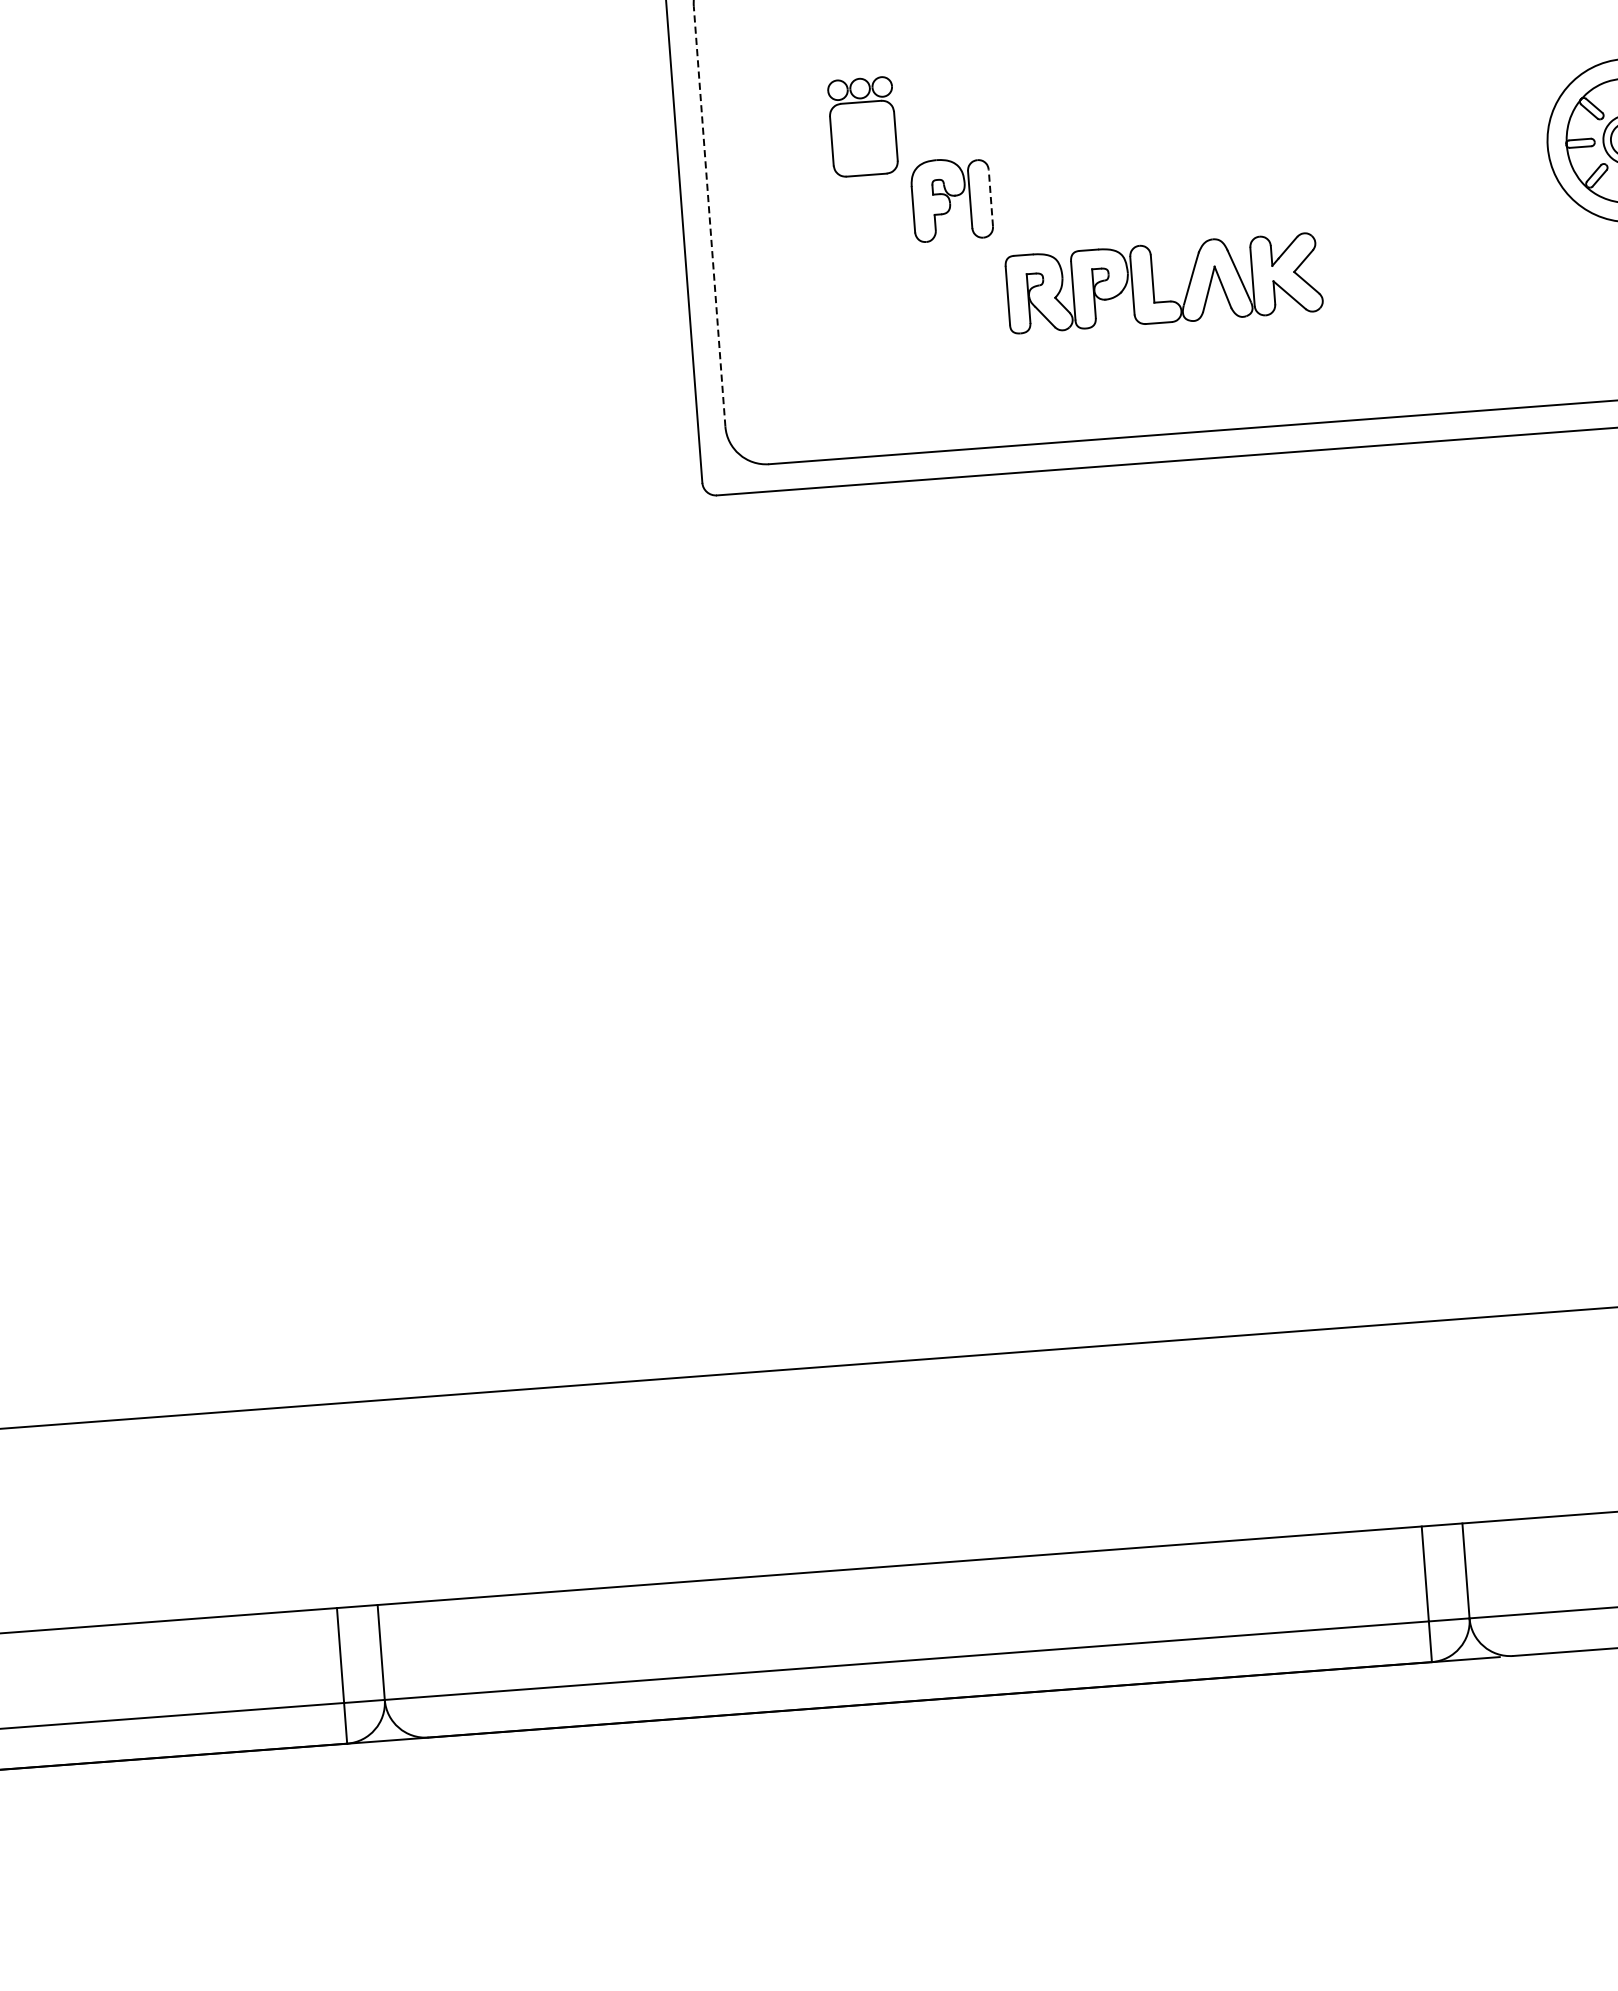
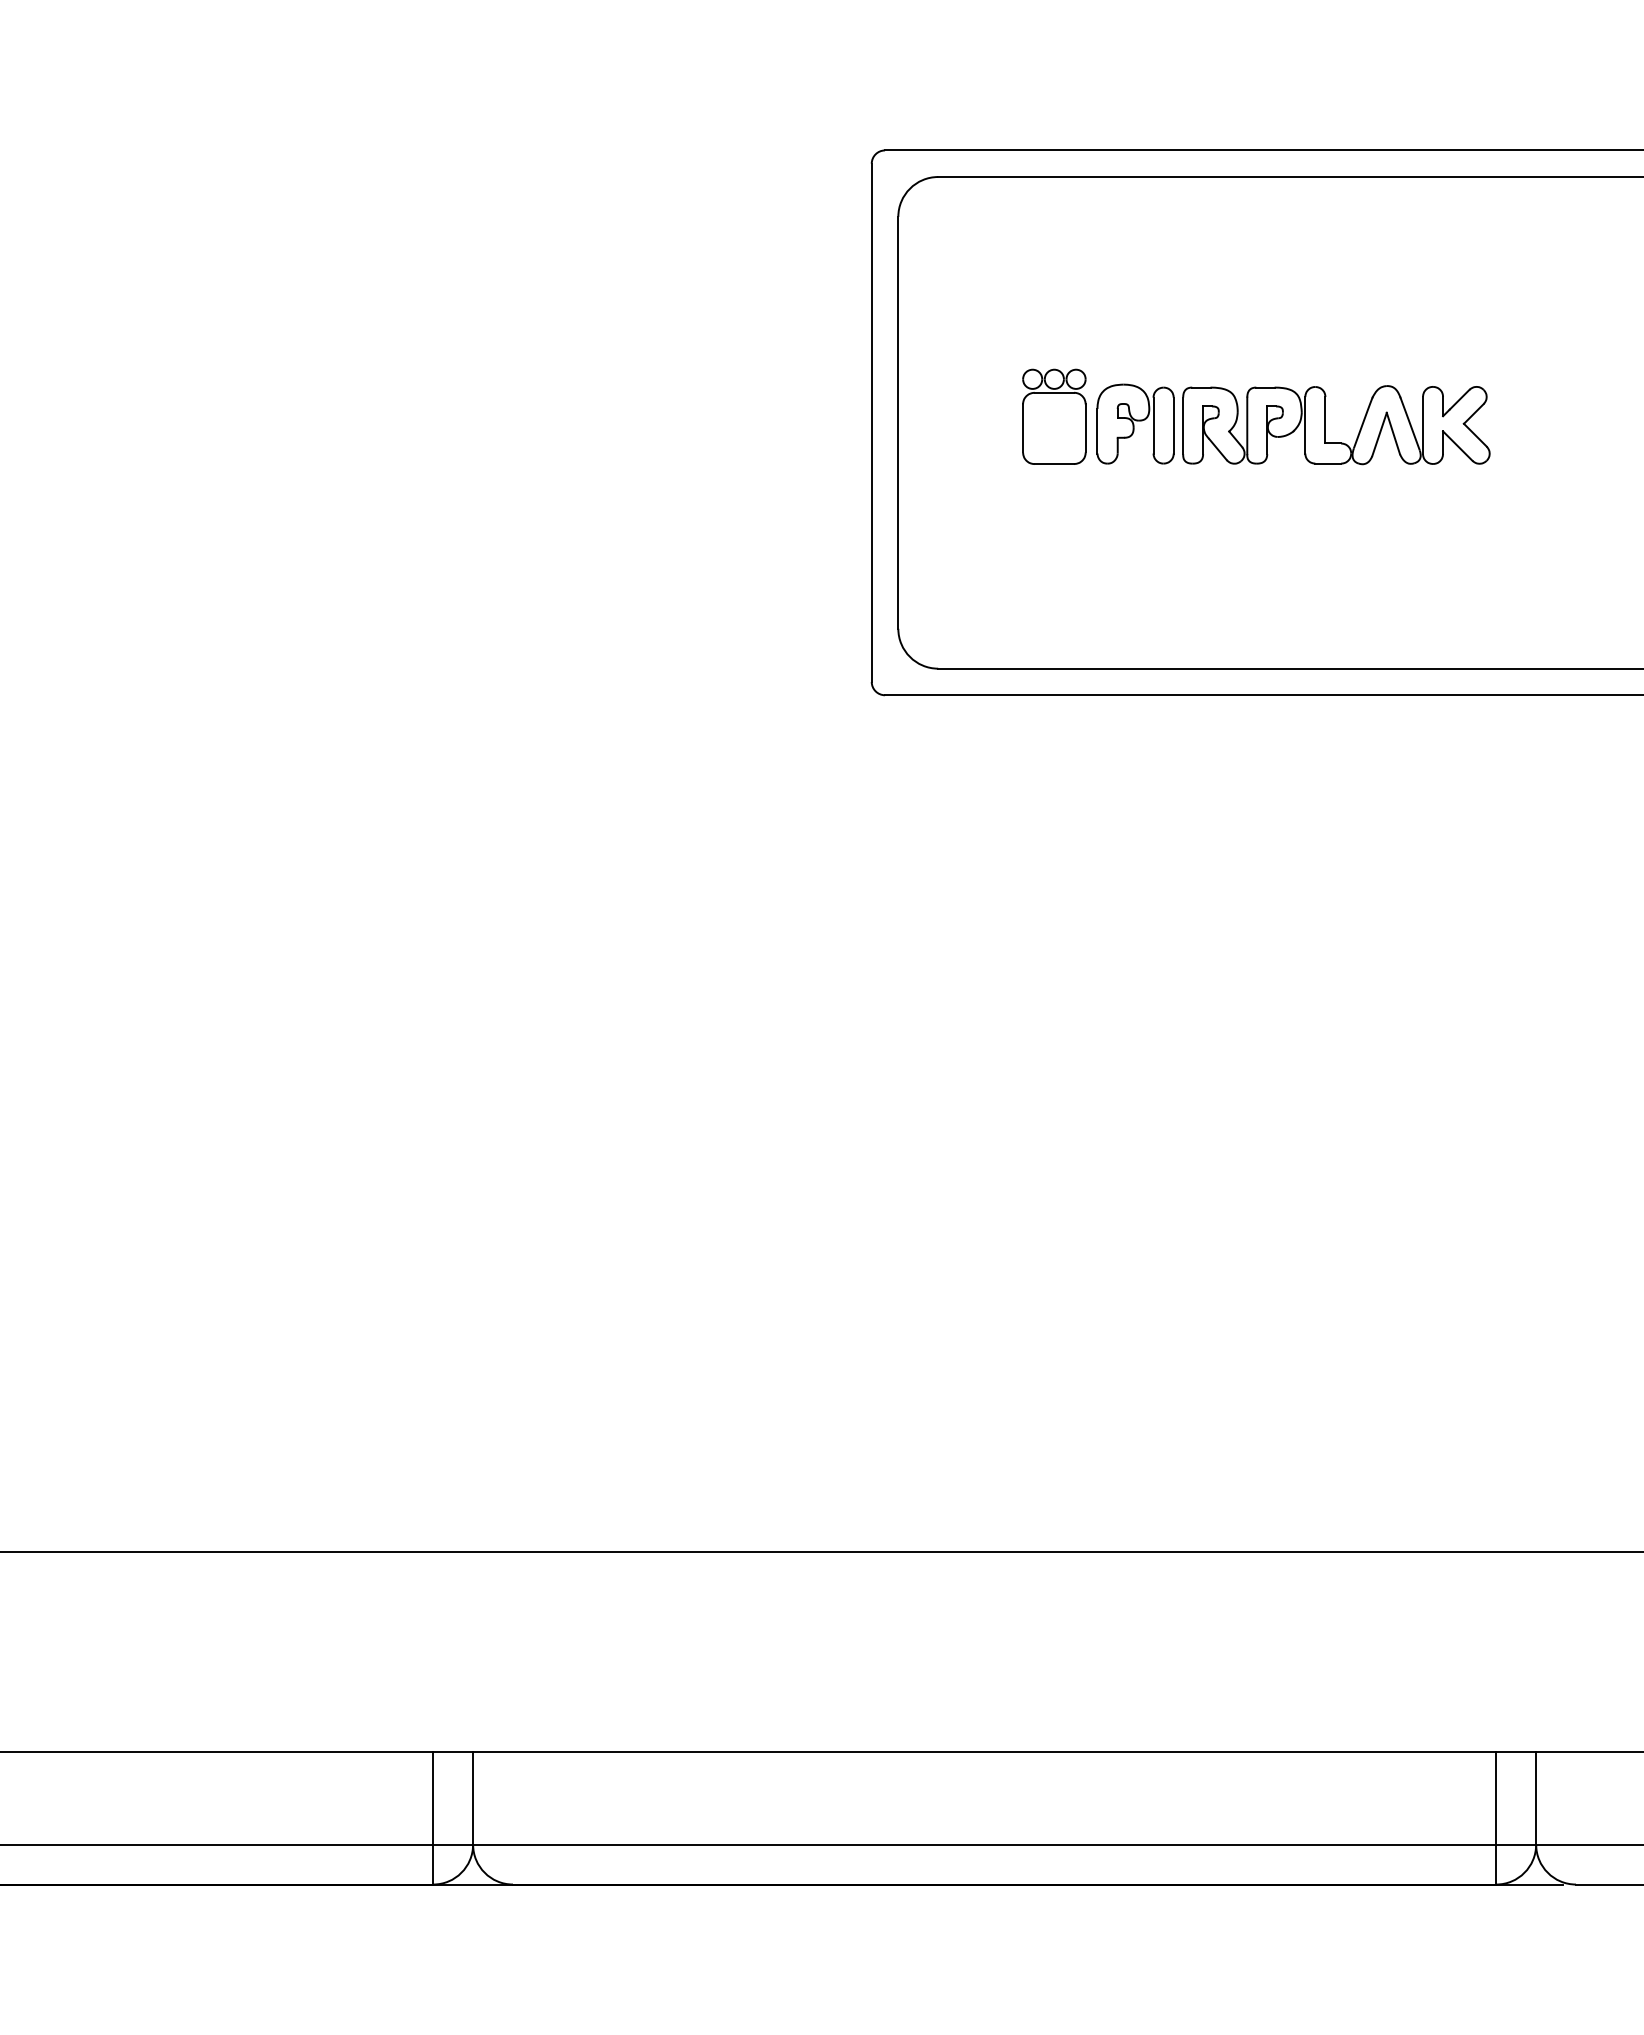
part: (863, 126) -> (1054, 416), moved
line: (990, 198) -> (1173, 425), dashed -> solid
line: (709, 216) -> (898, 422), dashed -> solid
part: (1153, 284) -> (1325, 425), moved

